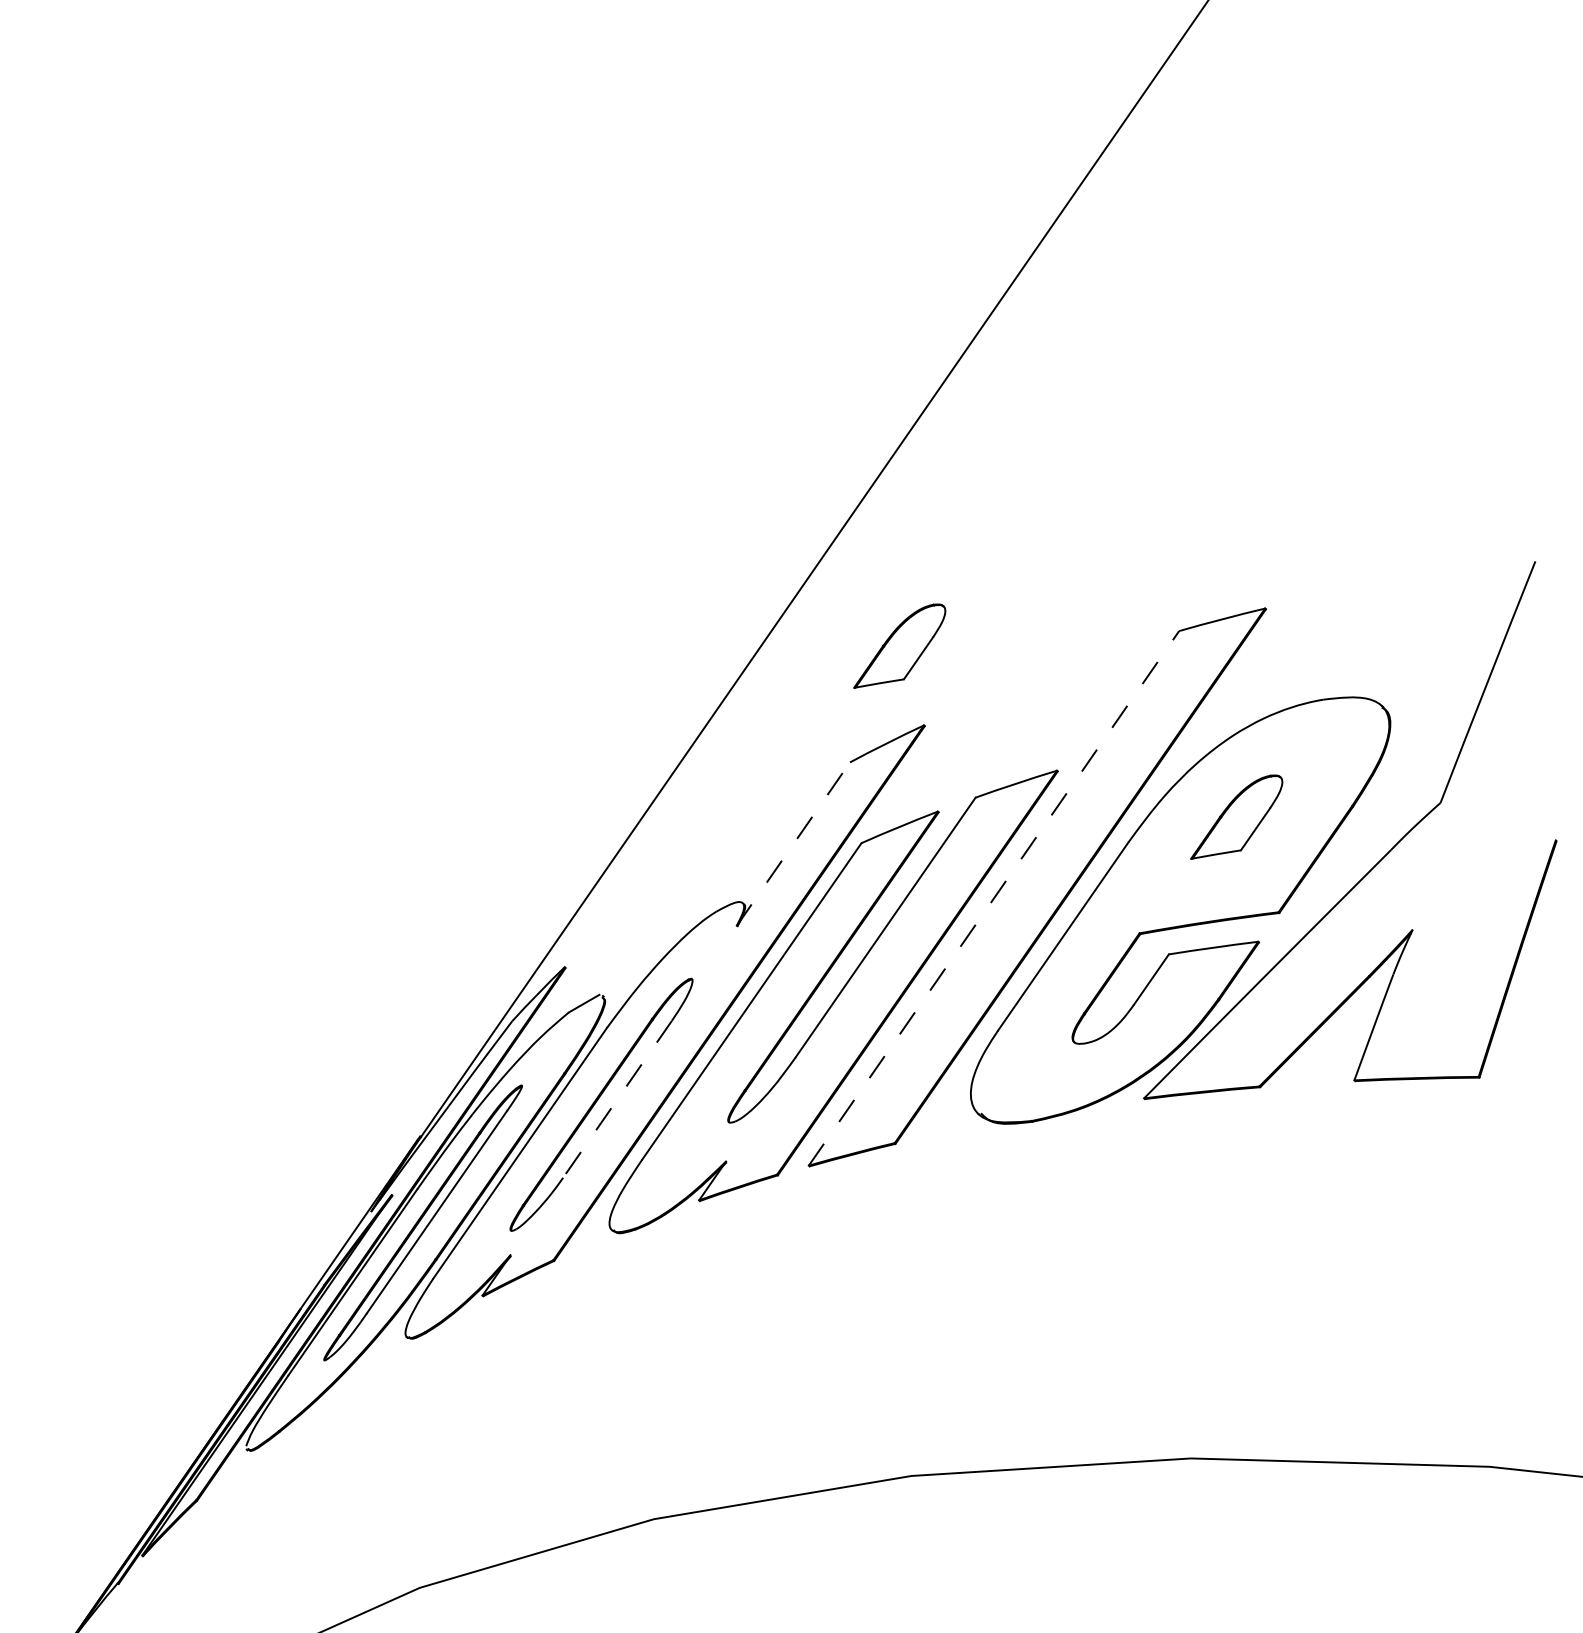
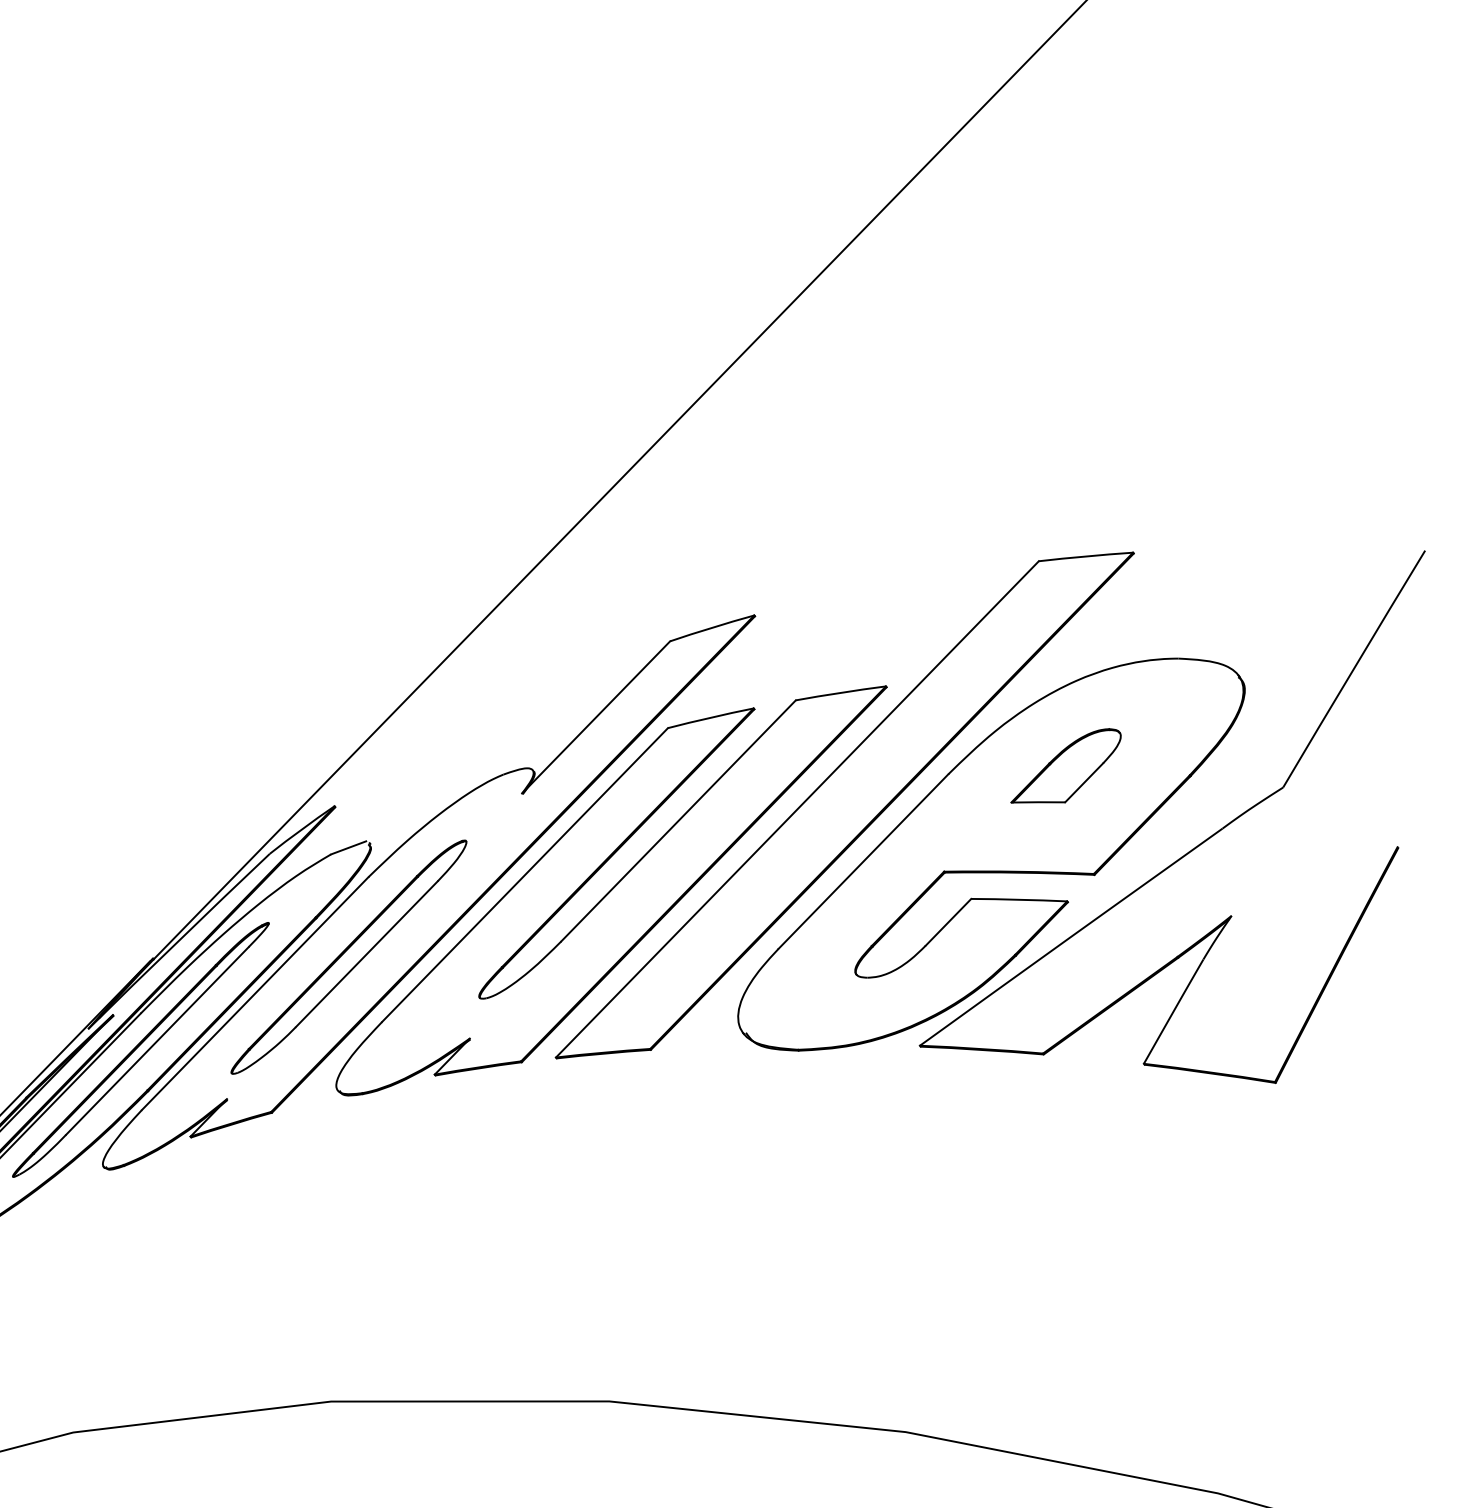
part: (899, 645) -> (742, 527), removed
line: (793, 844) -> (596, 717), dashed -> solid
line: (994, 897) -> (798, 808), dashed -> solid
line: (617, 1099) -> (366, 954), dashed -> solid

